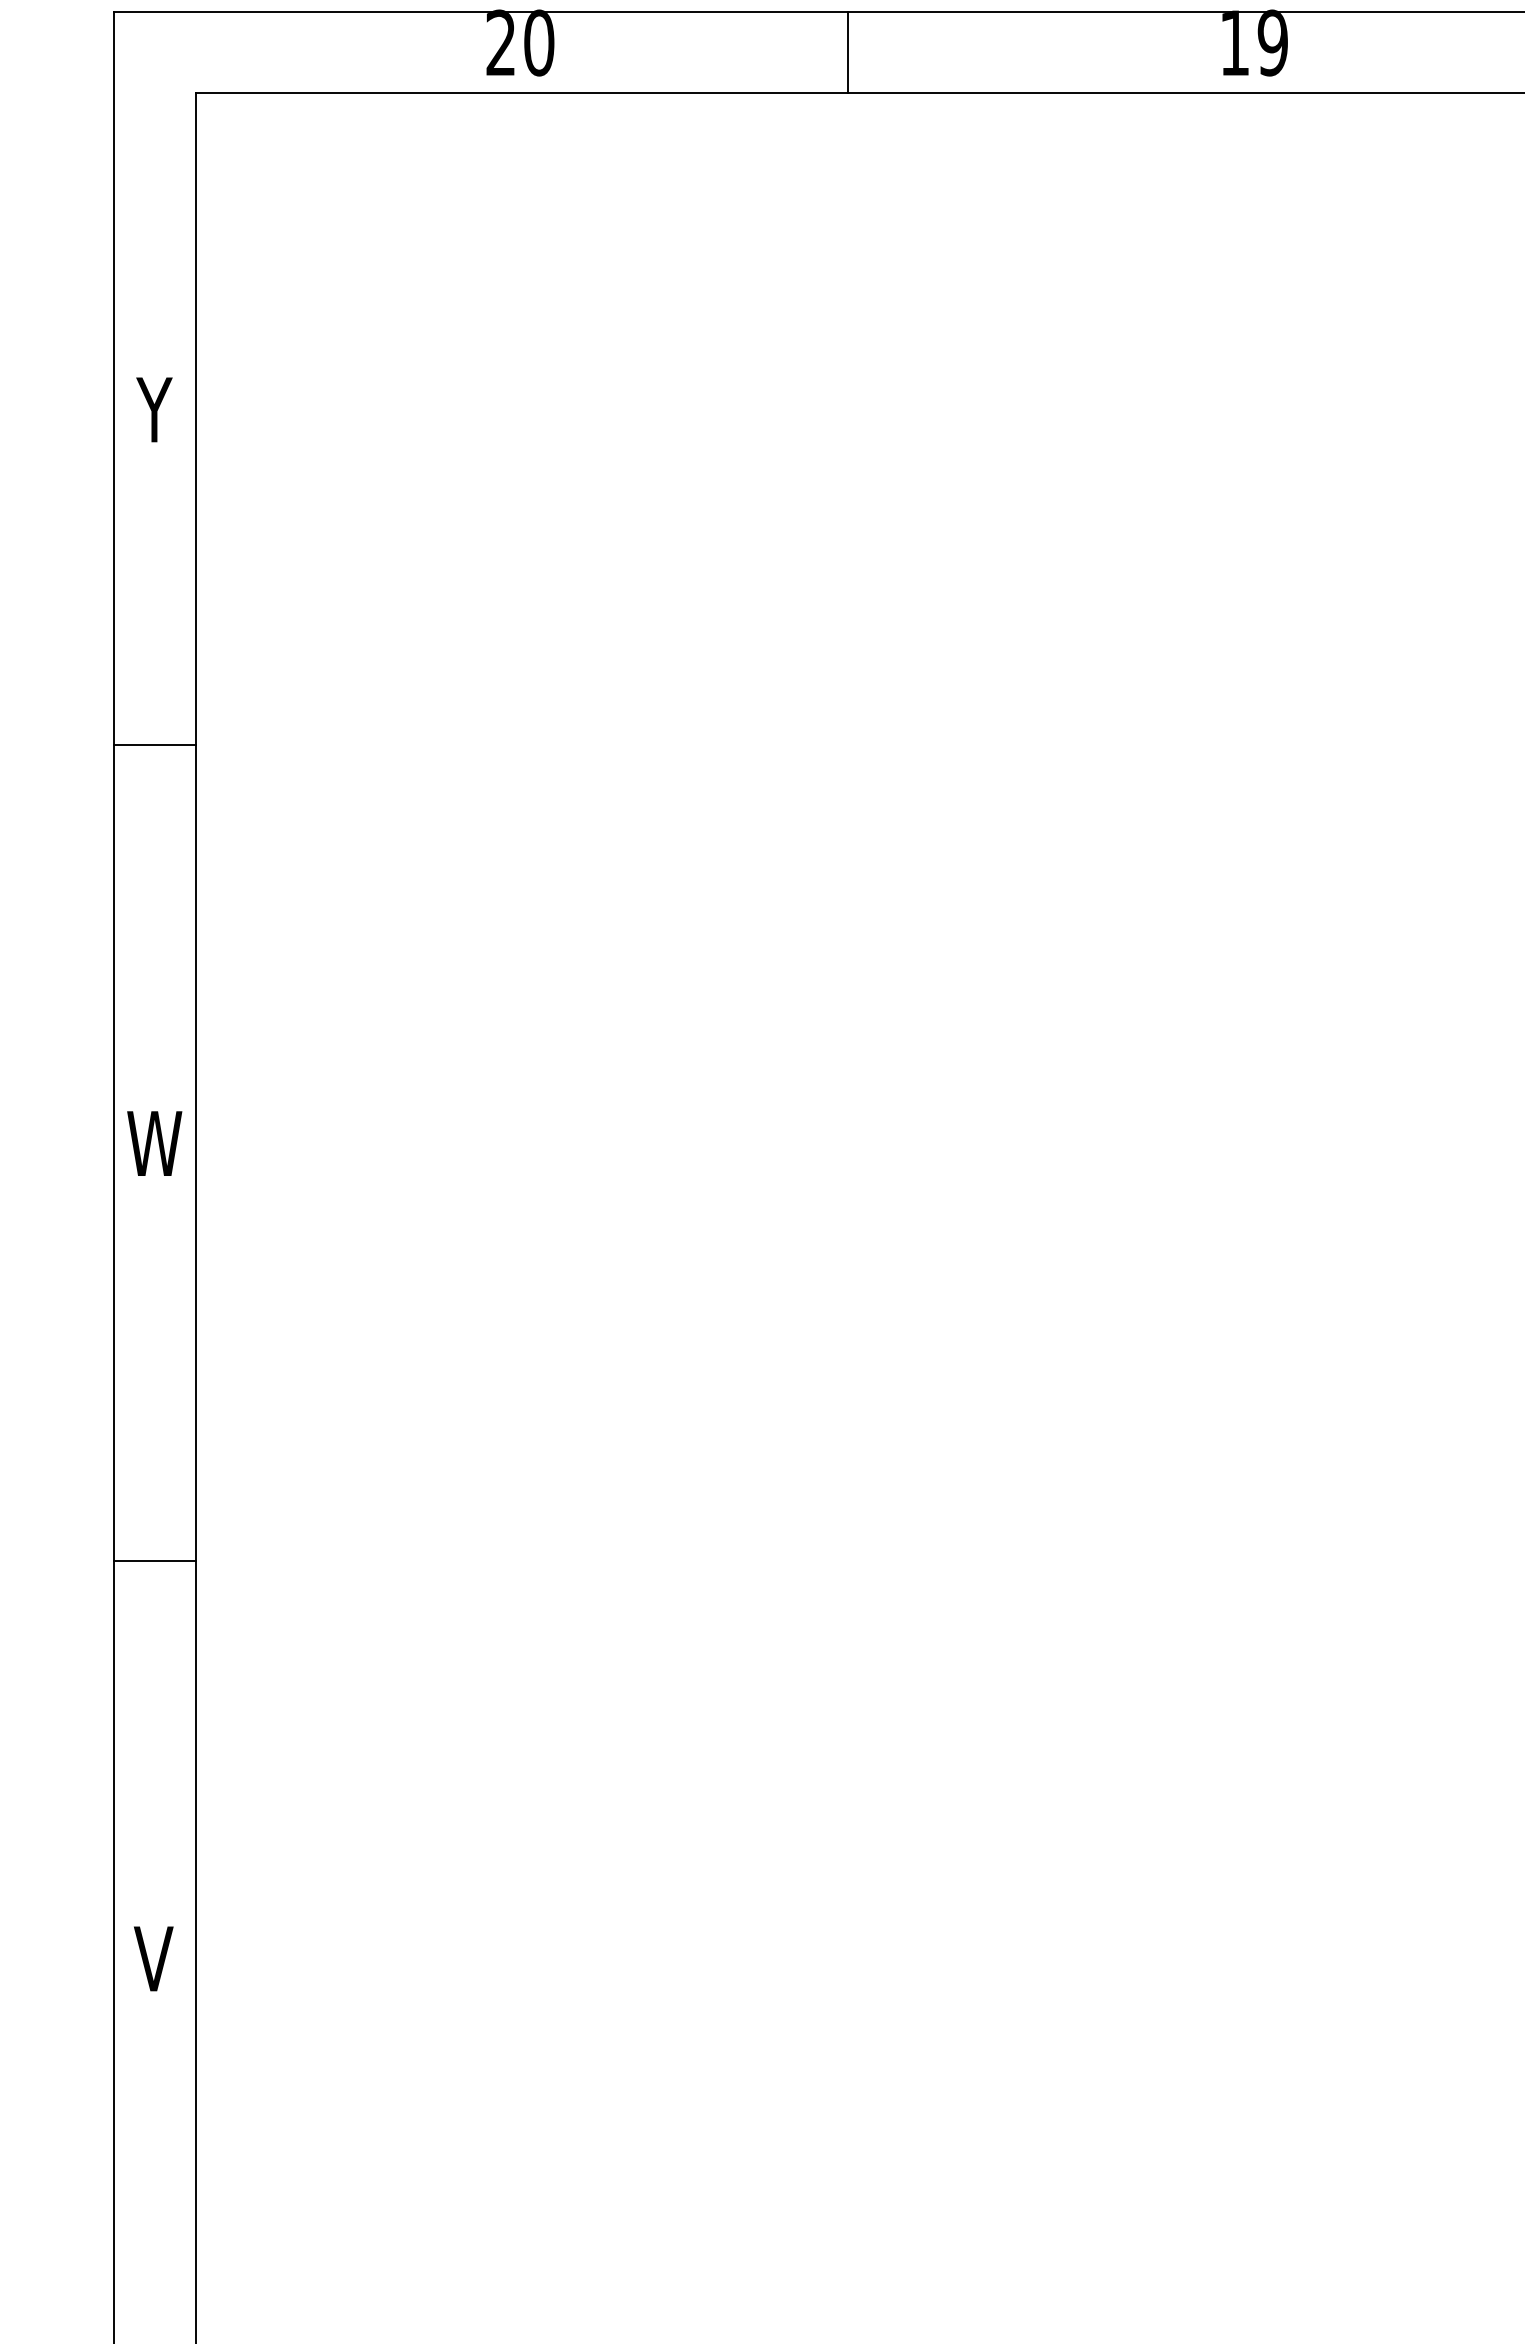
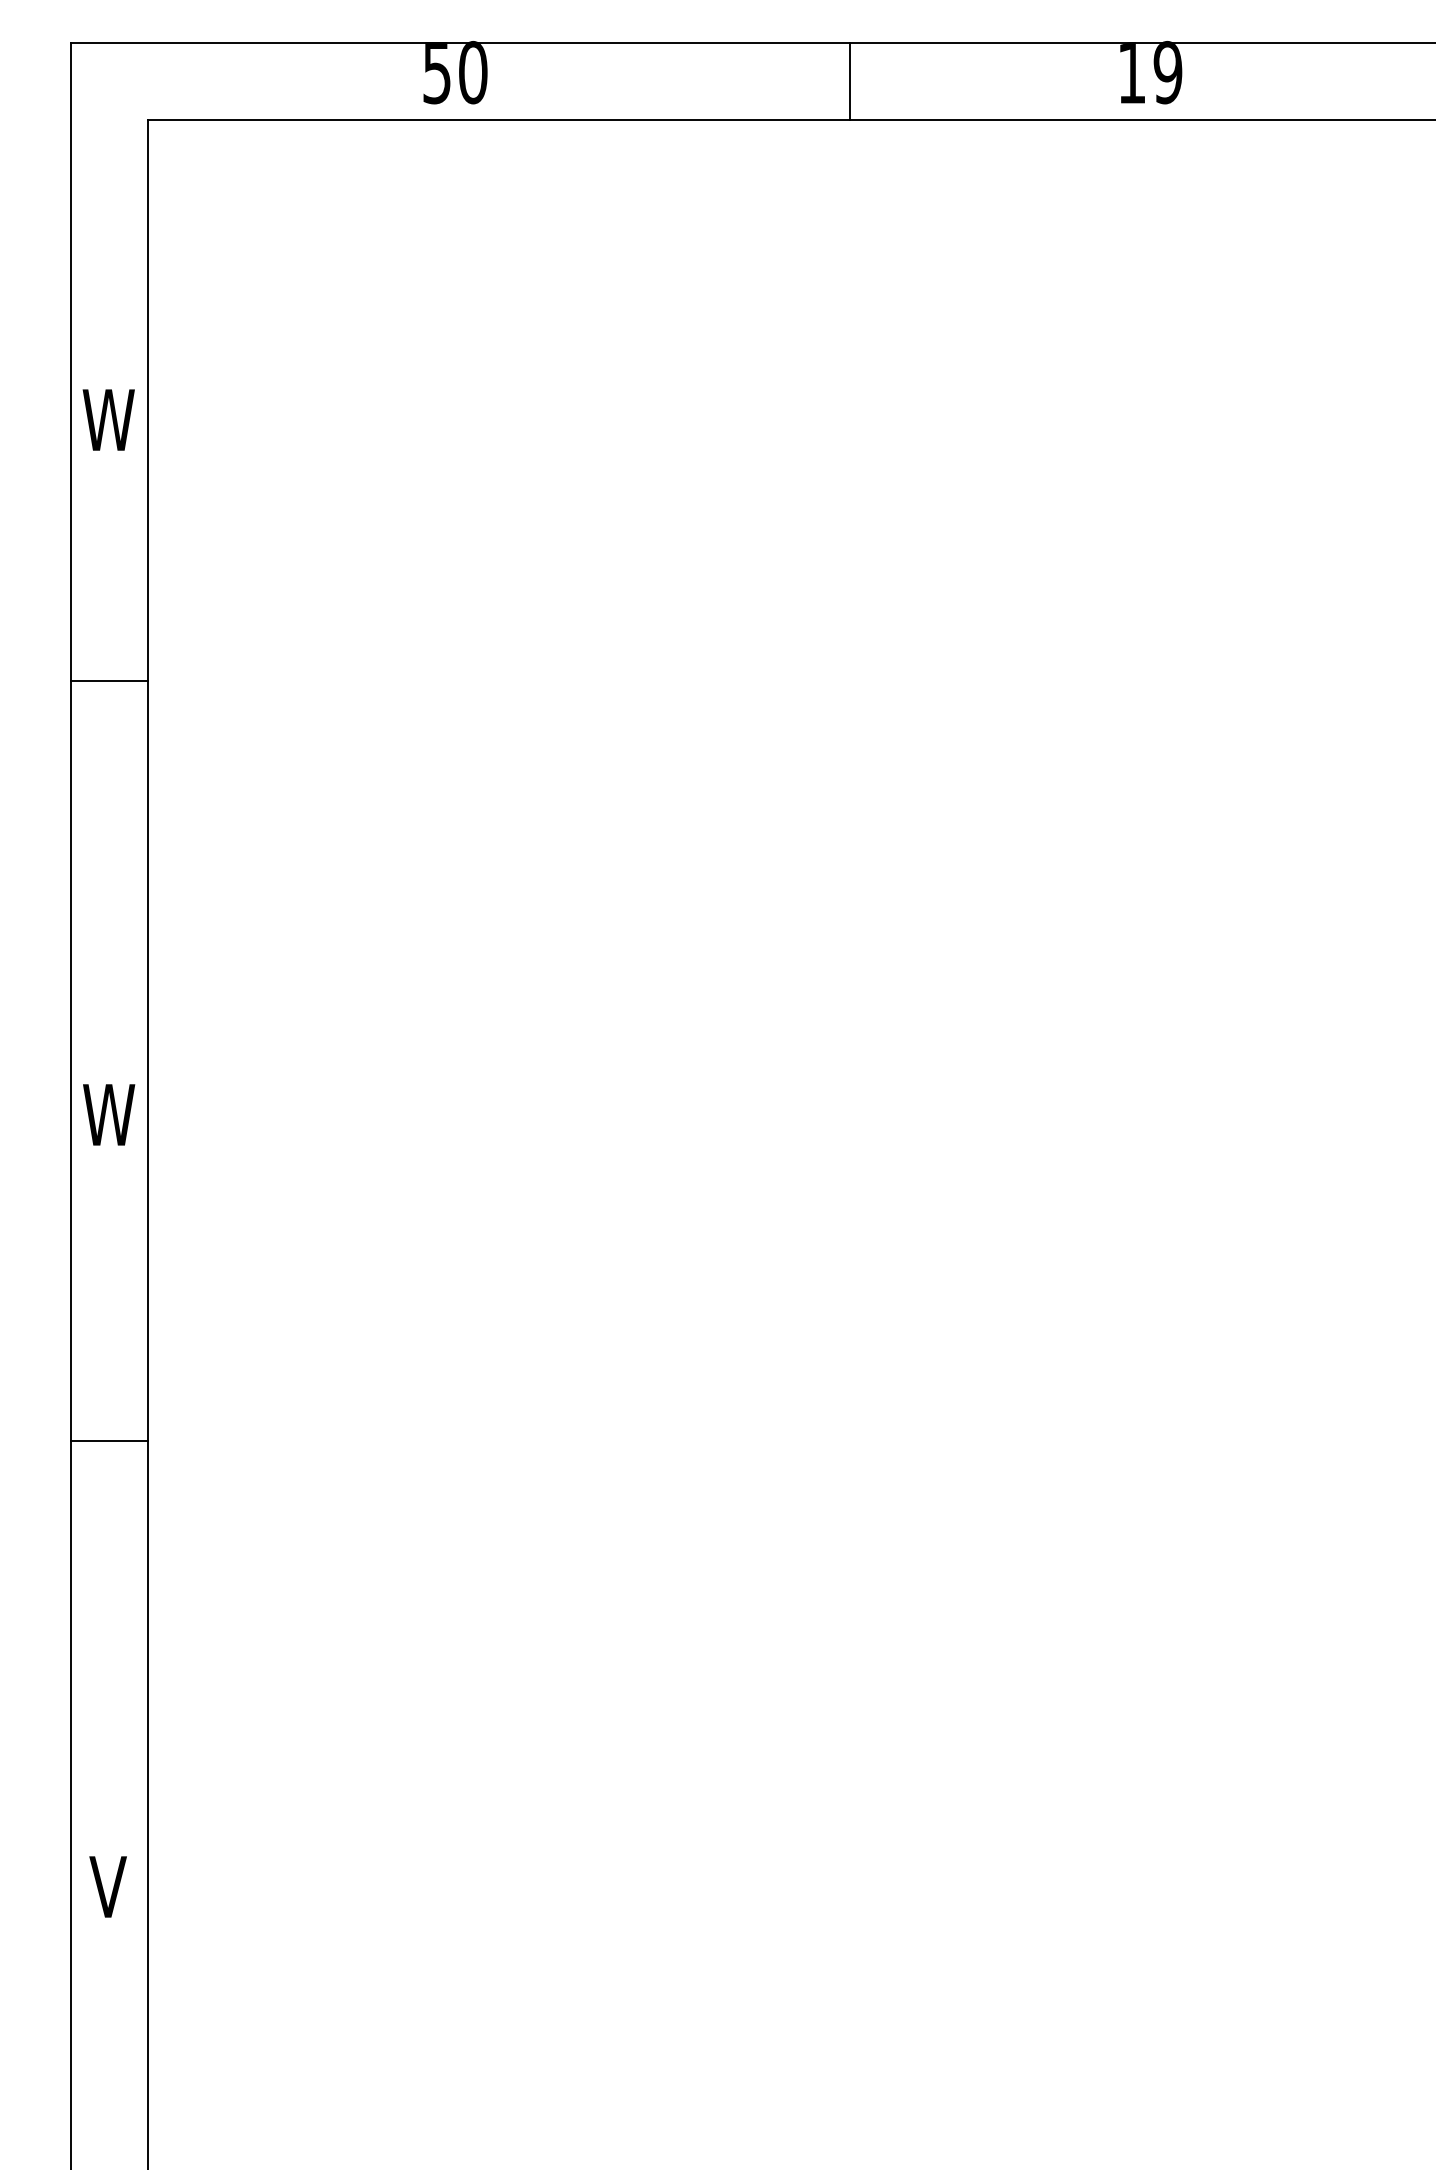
text: (500, 42) -> (436, 72), 20 -> 50
line: (847, 52) -> (849, 81), moved
text: (154, 409) -> (108, 419), Y -> W
line: (154, 745) -> (108, 681), moved
line: (154, 1560) -> (108, 1440), moved

